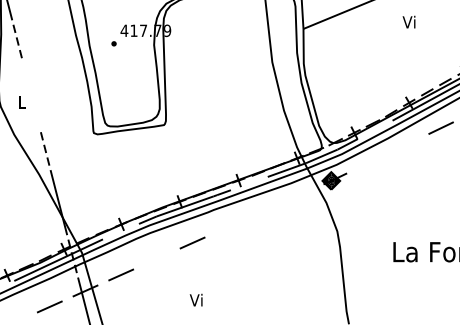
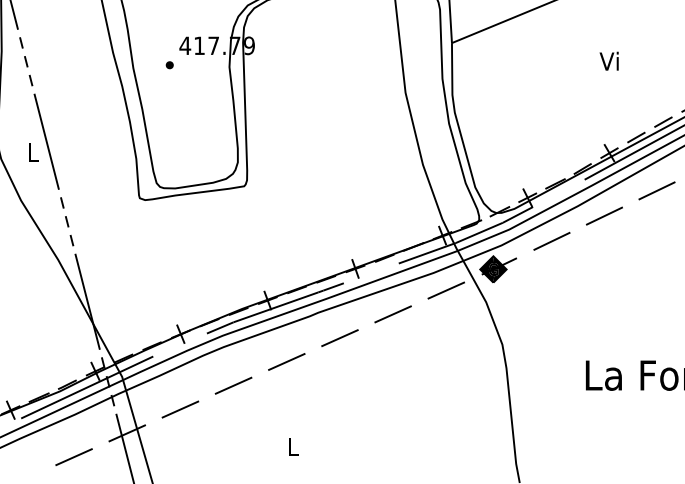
text: (408, 21) -> (608, 60), moved
line: (31, 94) -> (46, 140), added
line: (405, 144) -> (603, 215), added
line: (370, 161) -> (551, 240), added
line: (299, 194) -> (446, 289), added
line: (263, 210) -> (392, 313), added
line: (228, 226) -> (340, 337), added
line: (156, 258) -> (233, 385), added
text: (195, 299) -> (291, 446), Vi -> L

